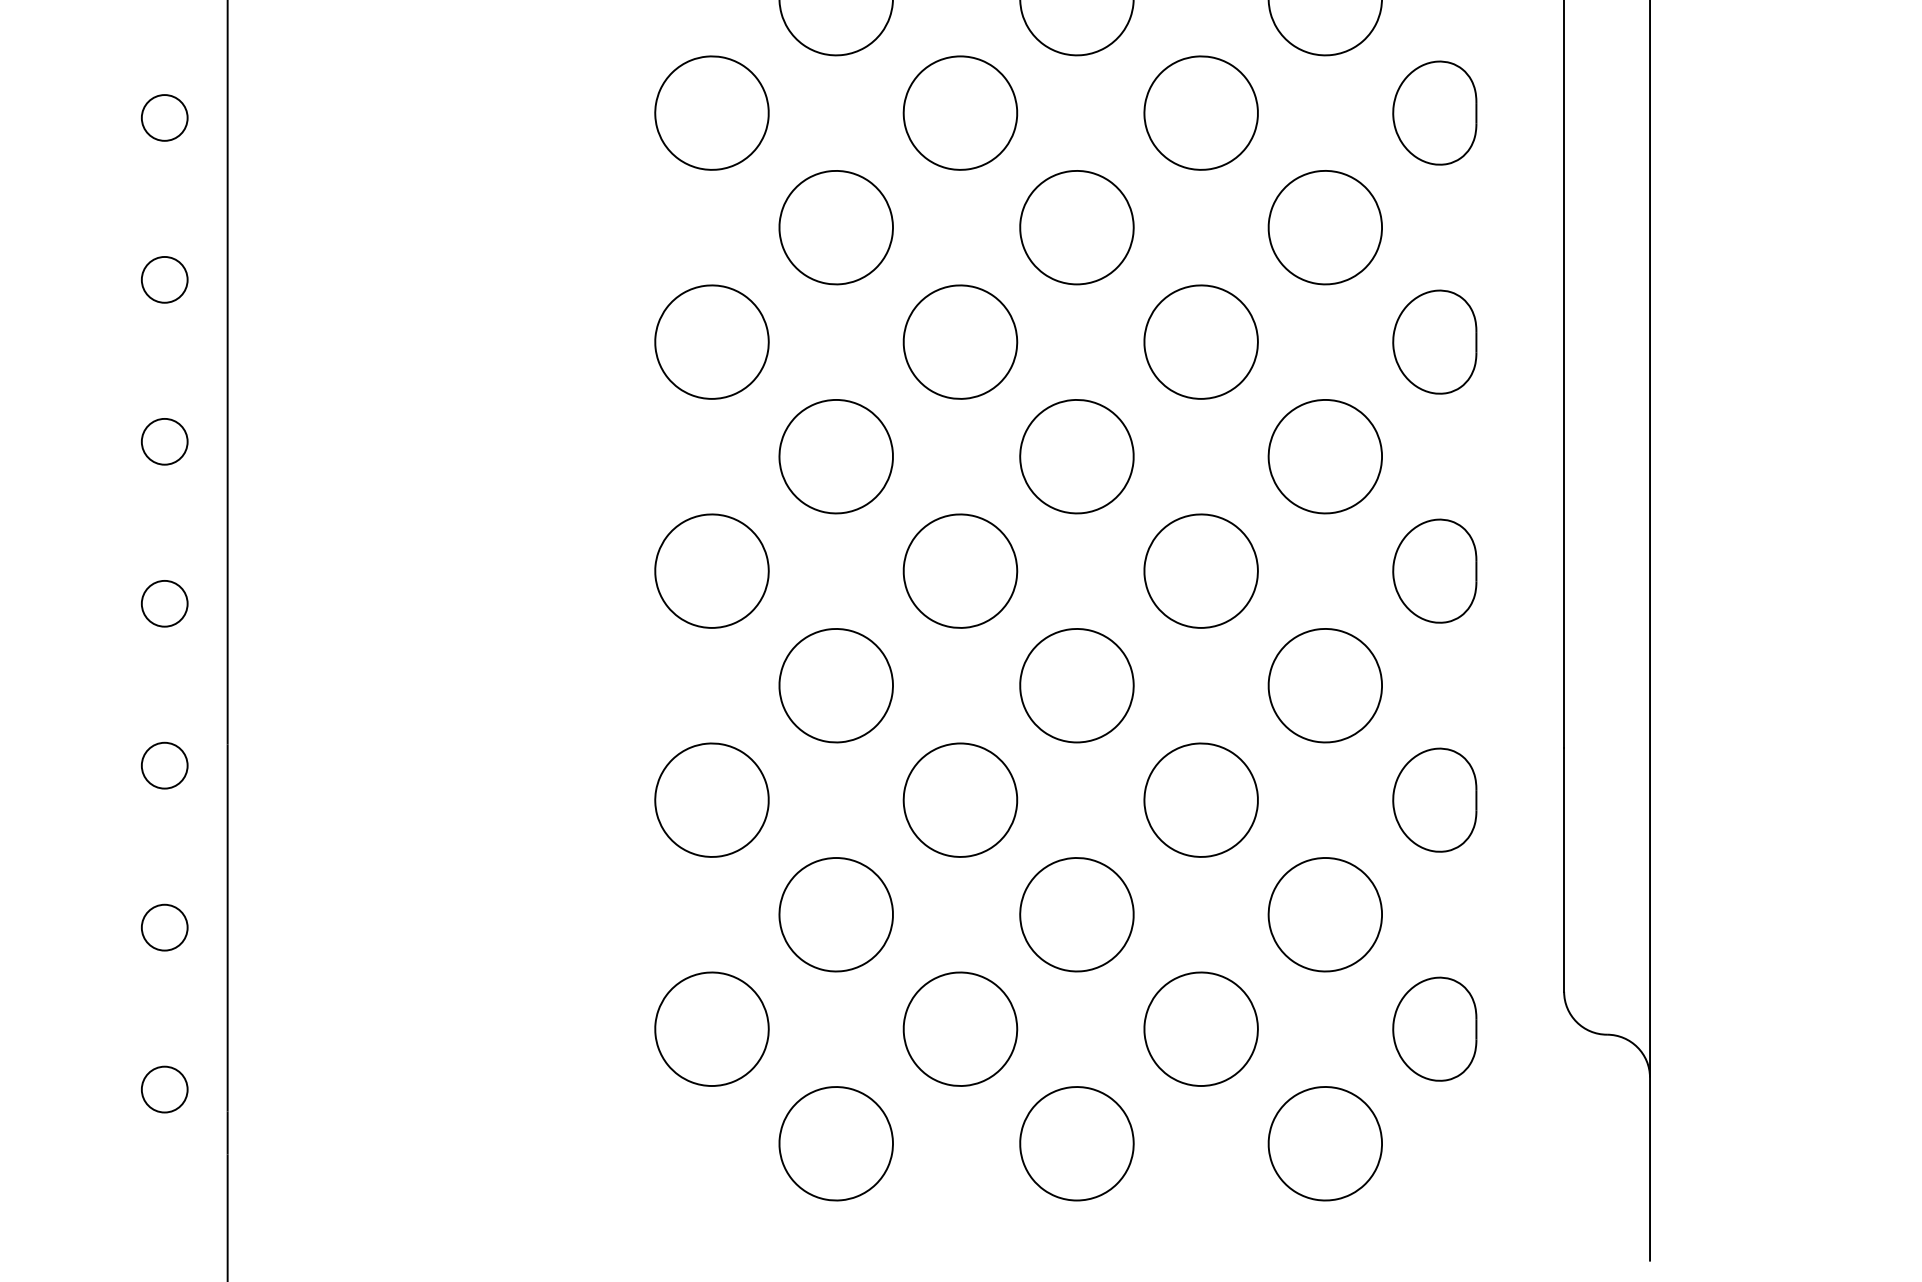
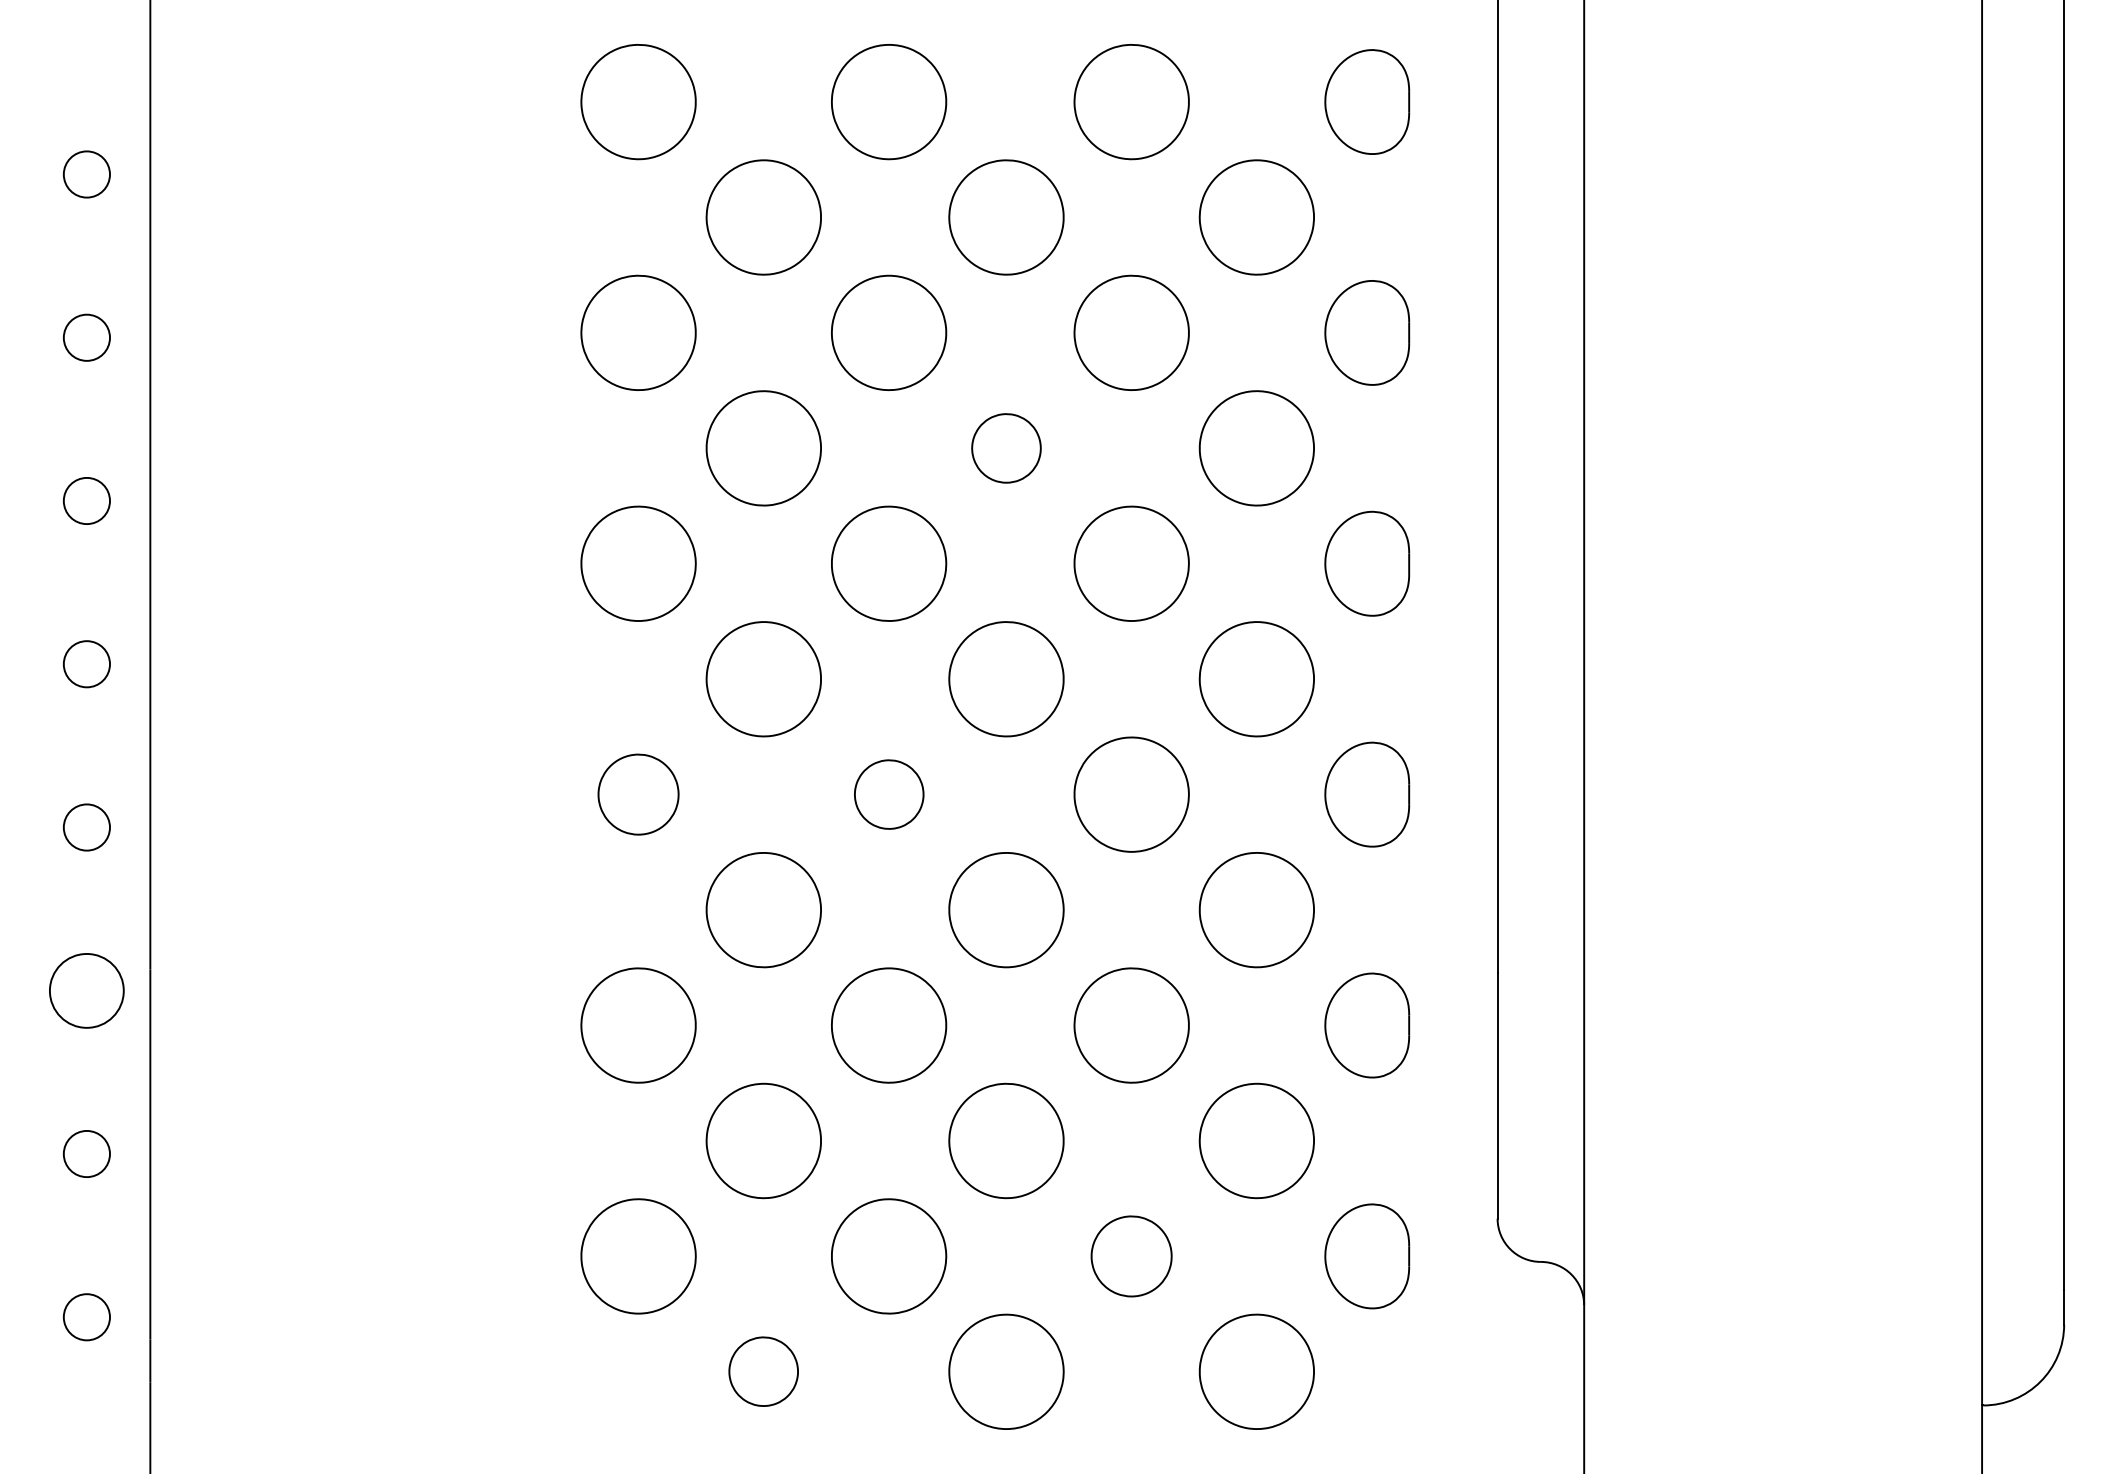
part: (1076, 227) -> (1006, 448), size x0.6
part: (711, 571) -> (638, 794), size x0.7
part: (960, 571) -> (889, 794), size x0.6
circle: (164, 765) -> (86, 990), size x1.6
part: (1200, 1029) -> (1131, 1256), size x0.7
part: (835, 1143) -> (763, 1371), size x0.6

